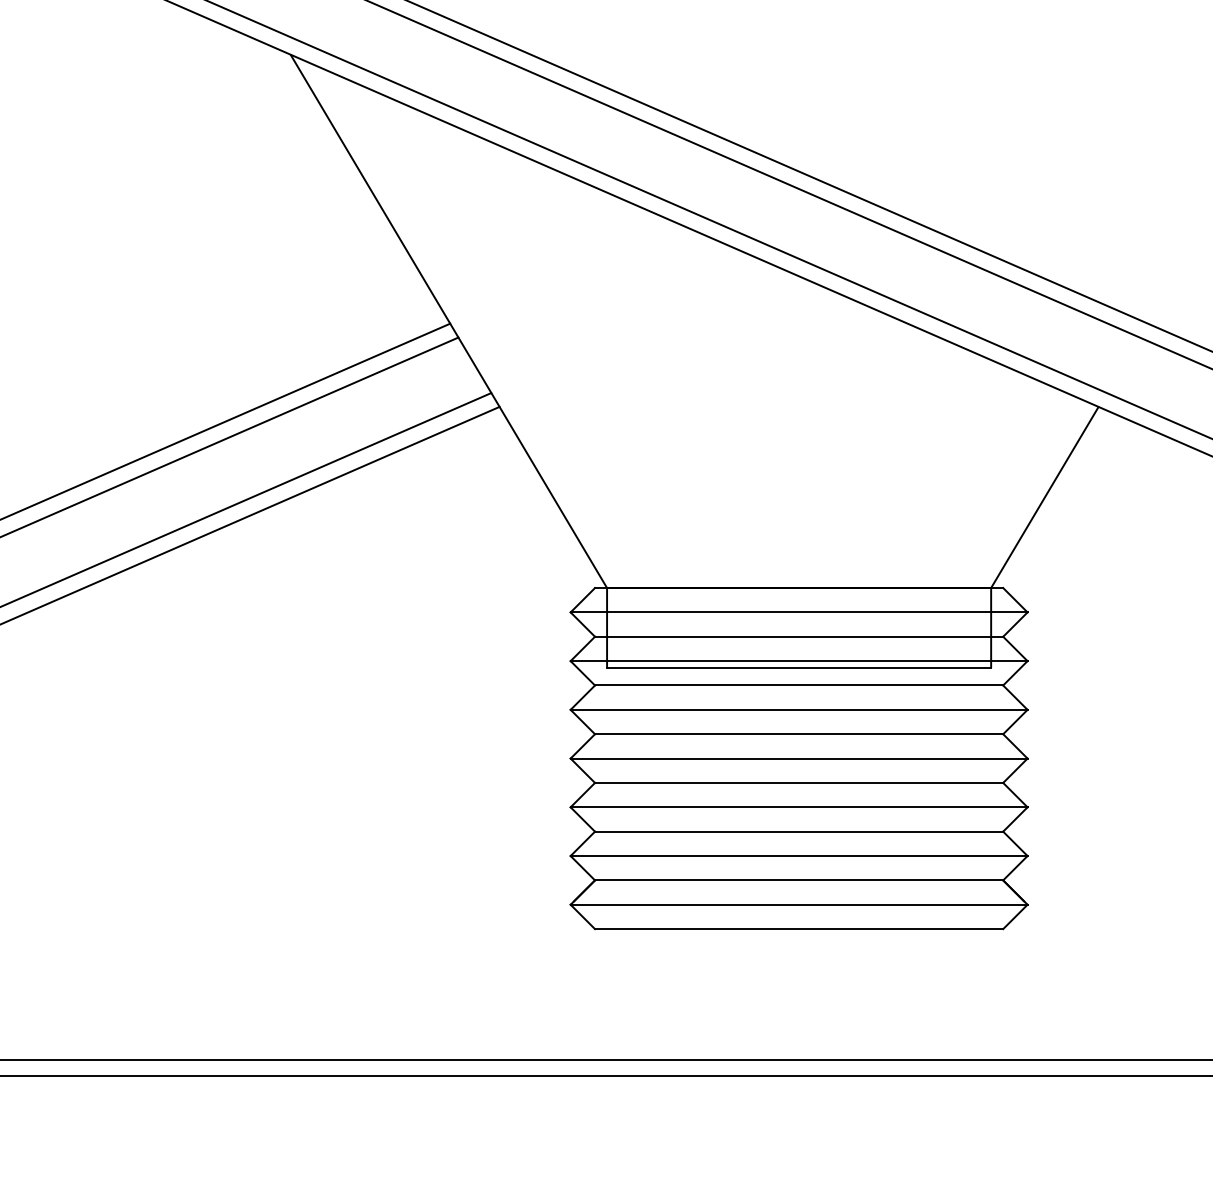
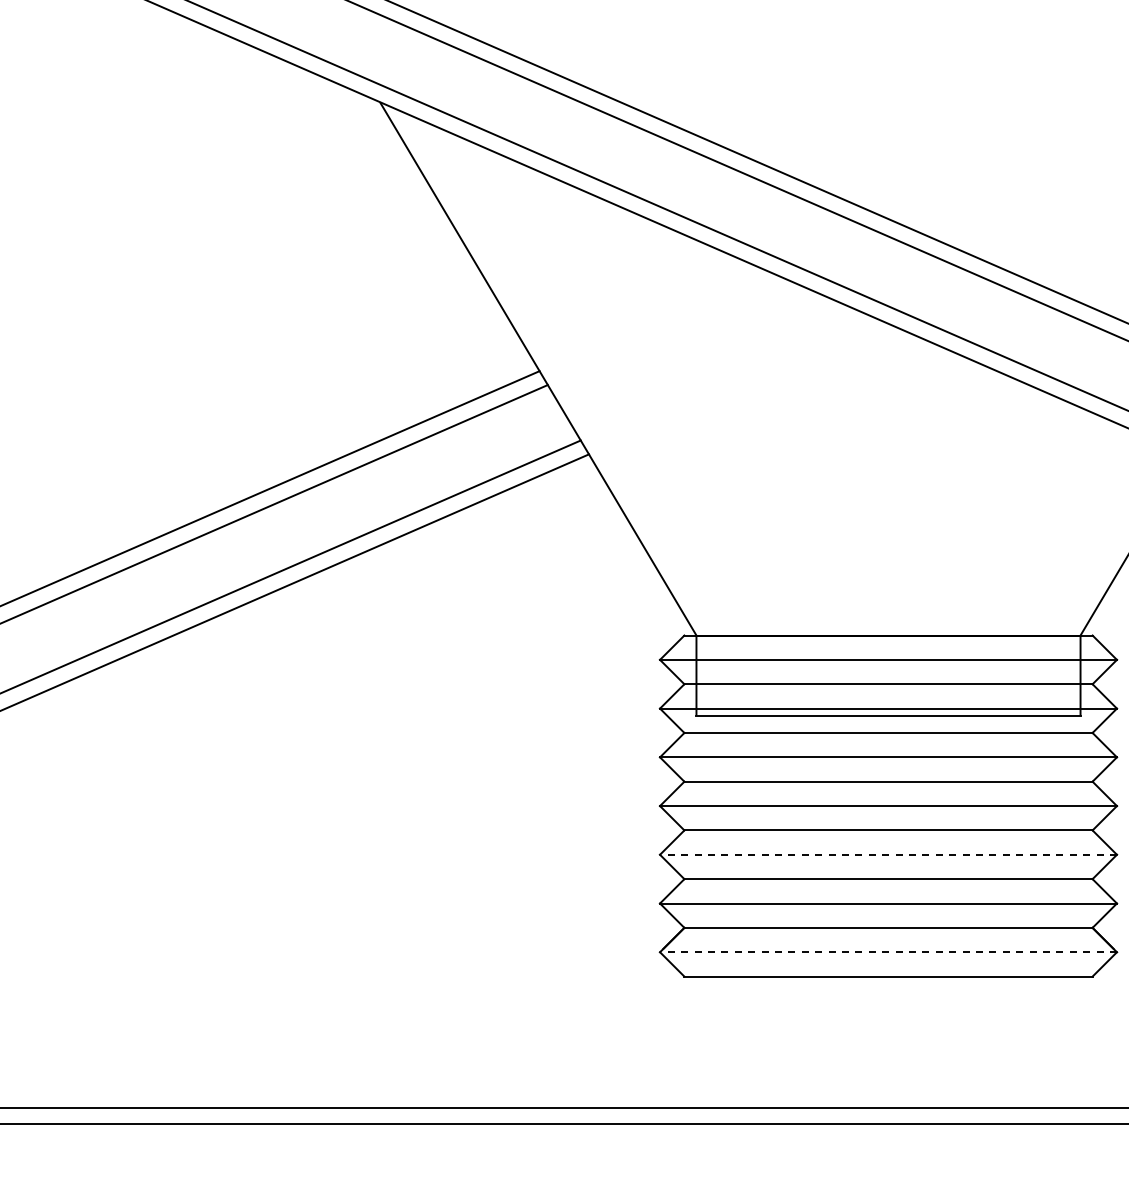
line: (798, 807) -> (887, 854), solid -> dashed
line: (798, 904) -> (887, 951), solid -> dashed

